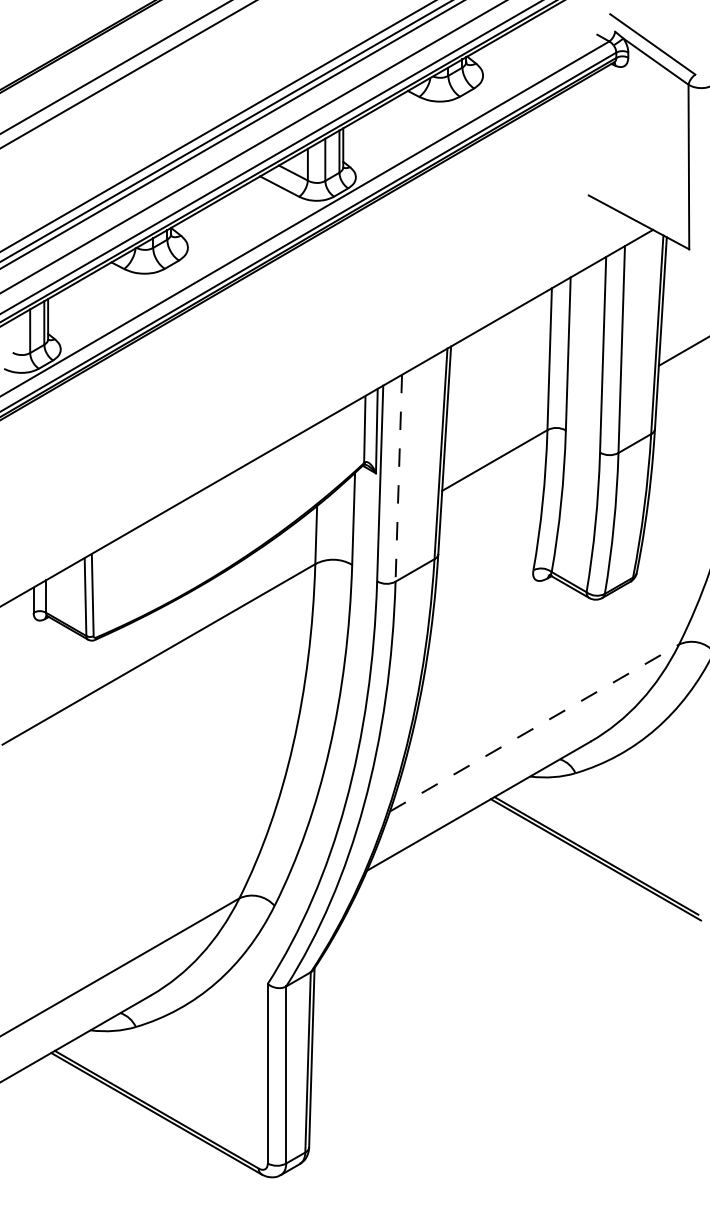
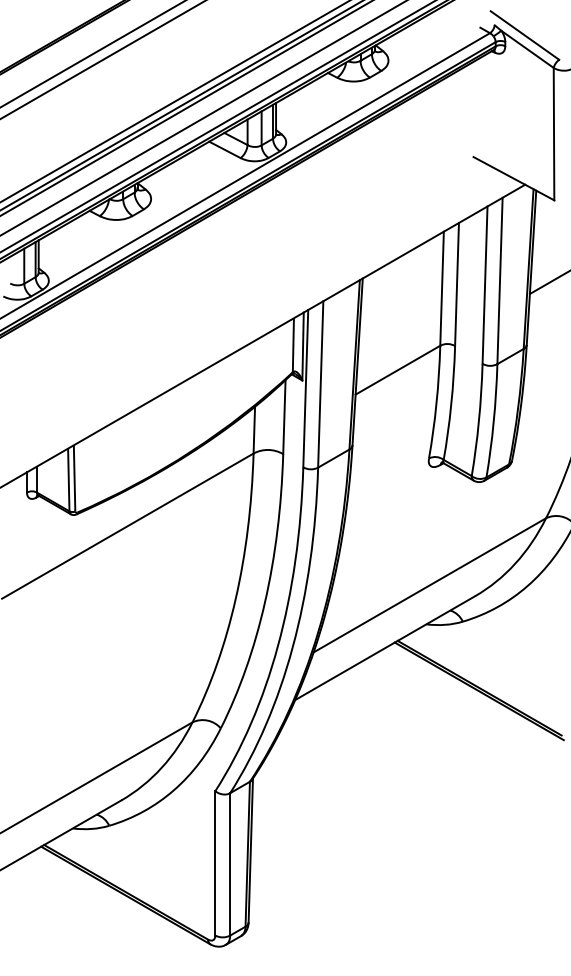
line: (398, 478) -> (320, 384), dashed -> solid
line: (535, 728) -> (430, 585), dashed -> solid

